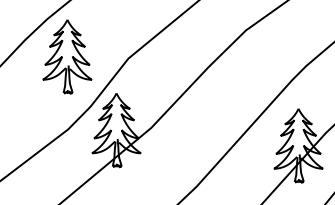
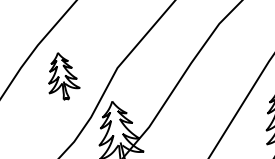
part: (67, 56) -> (62, 75), size x0.7

